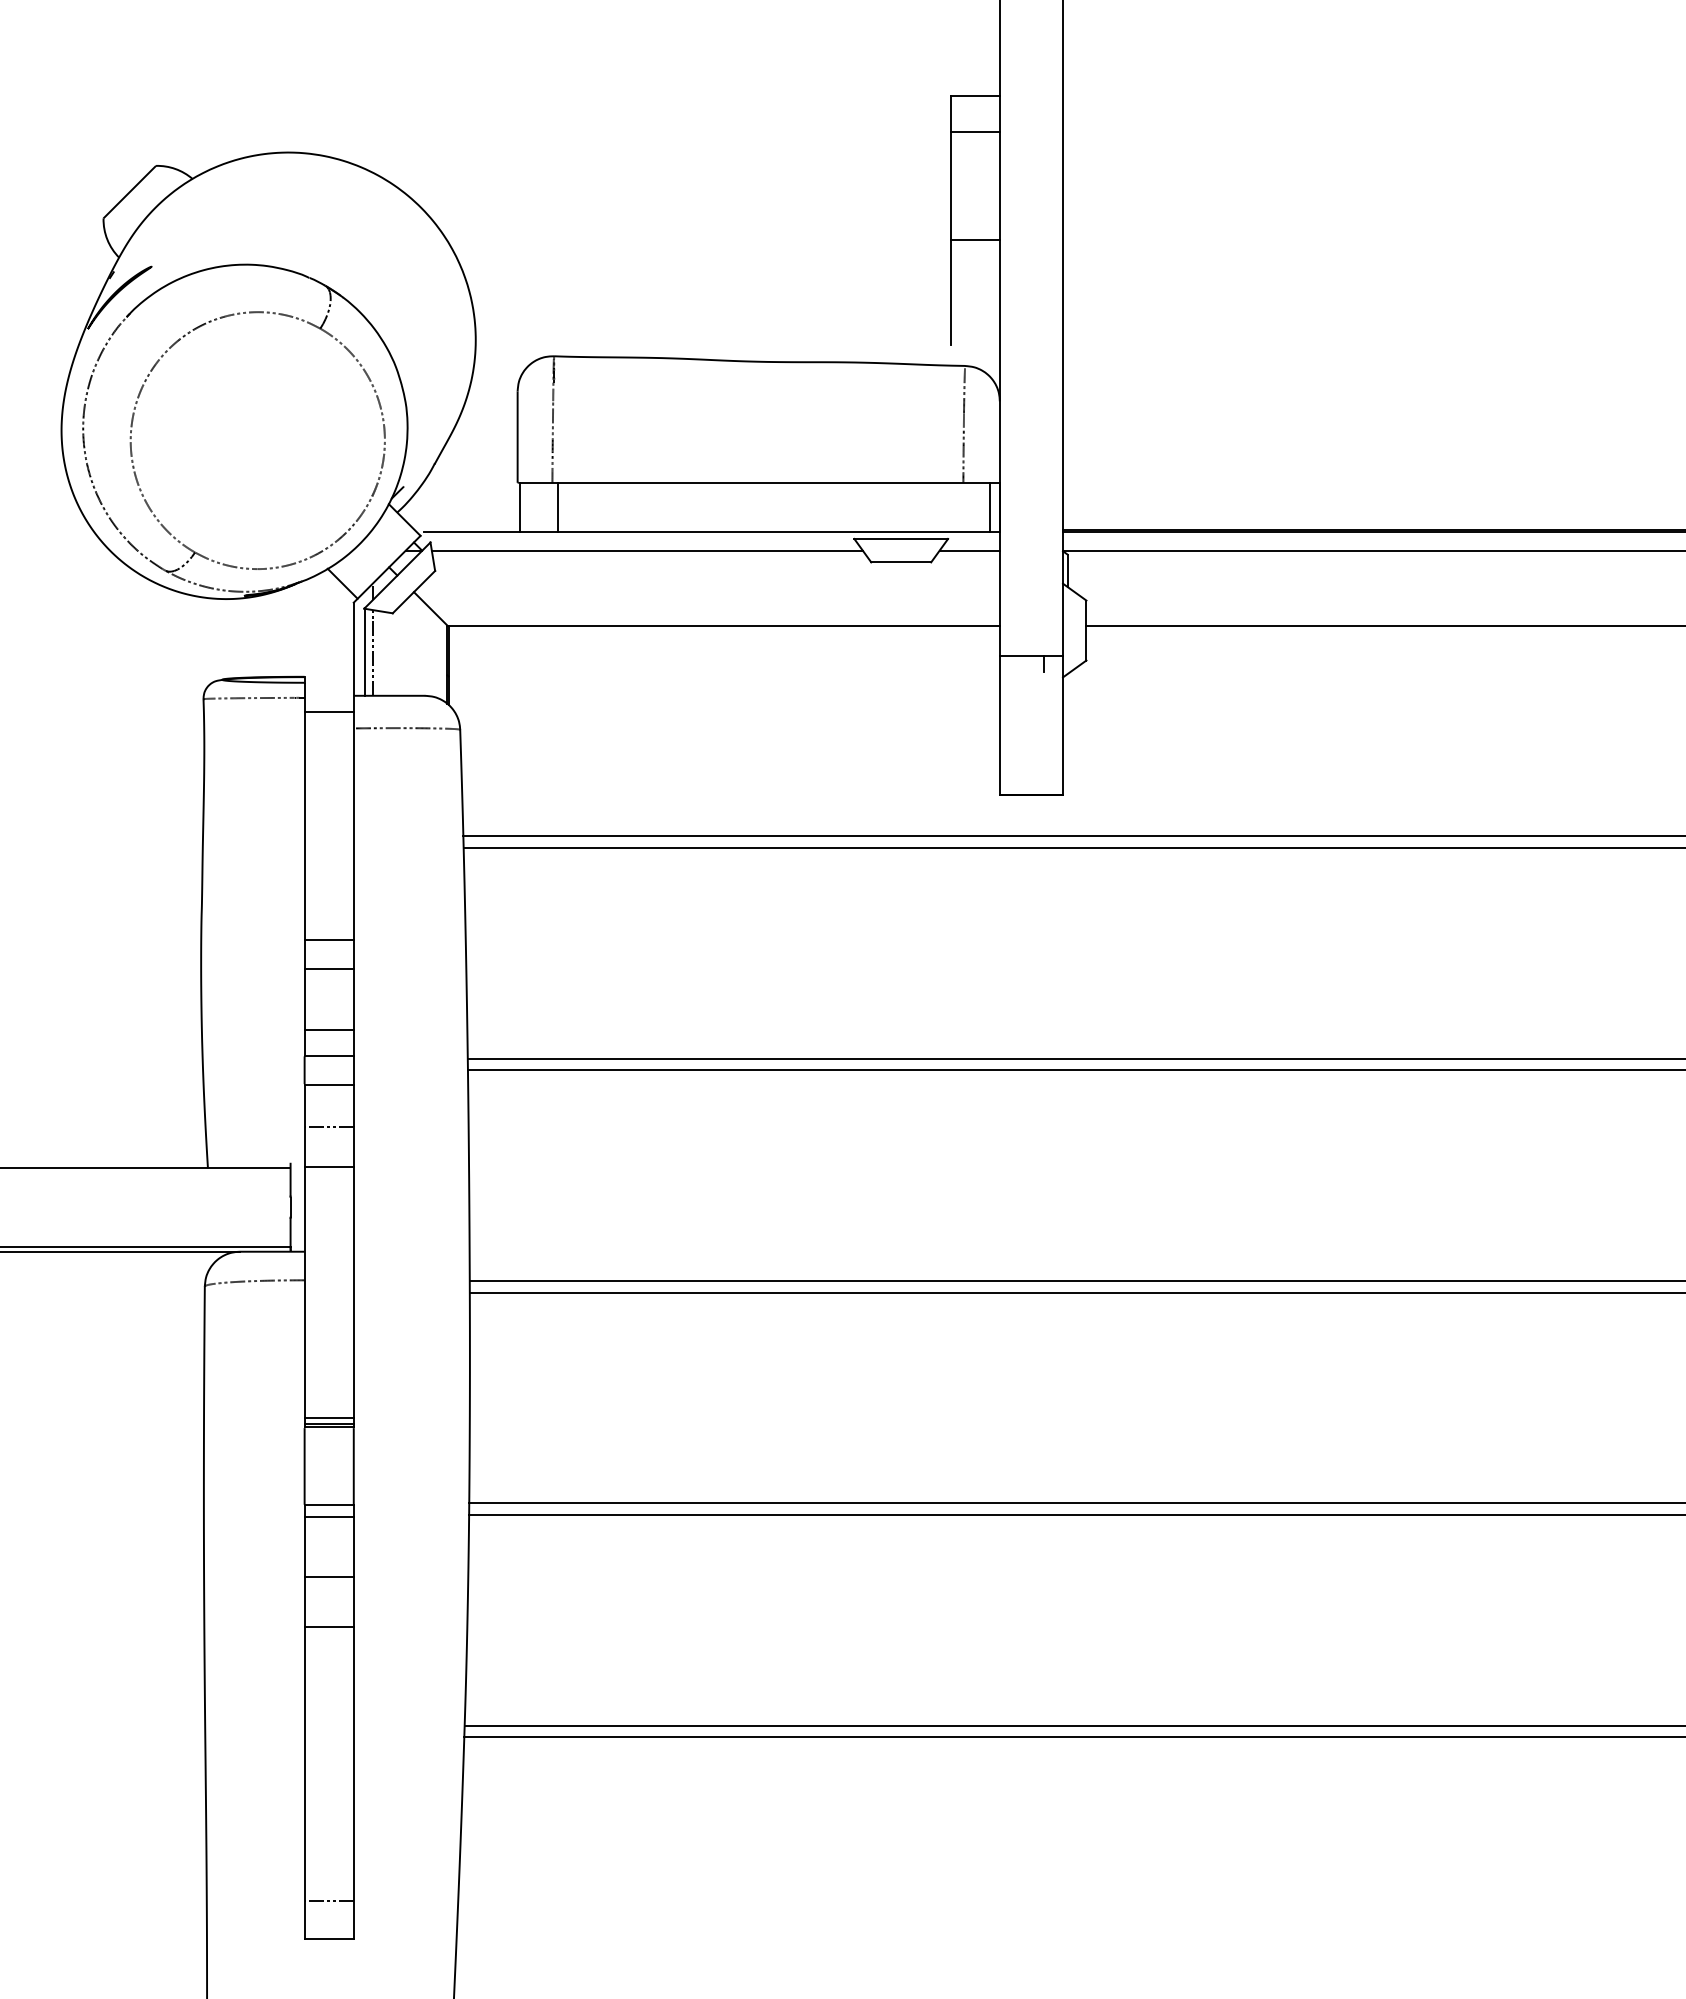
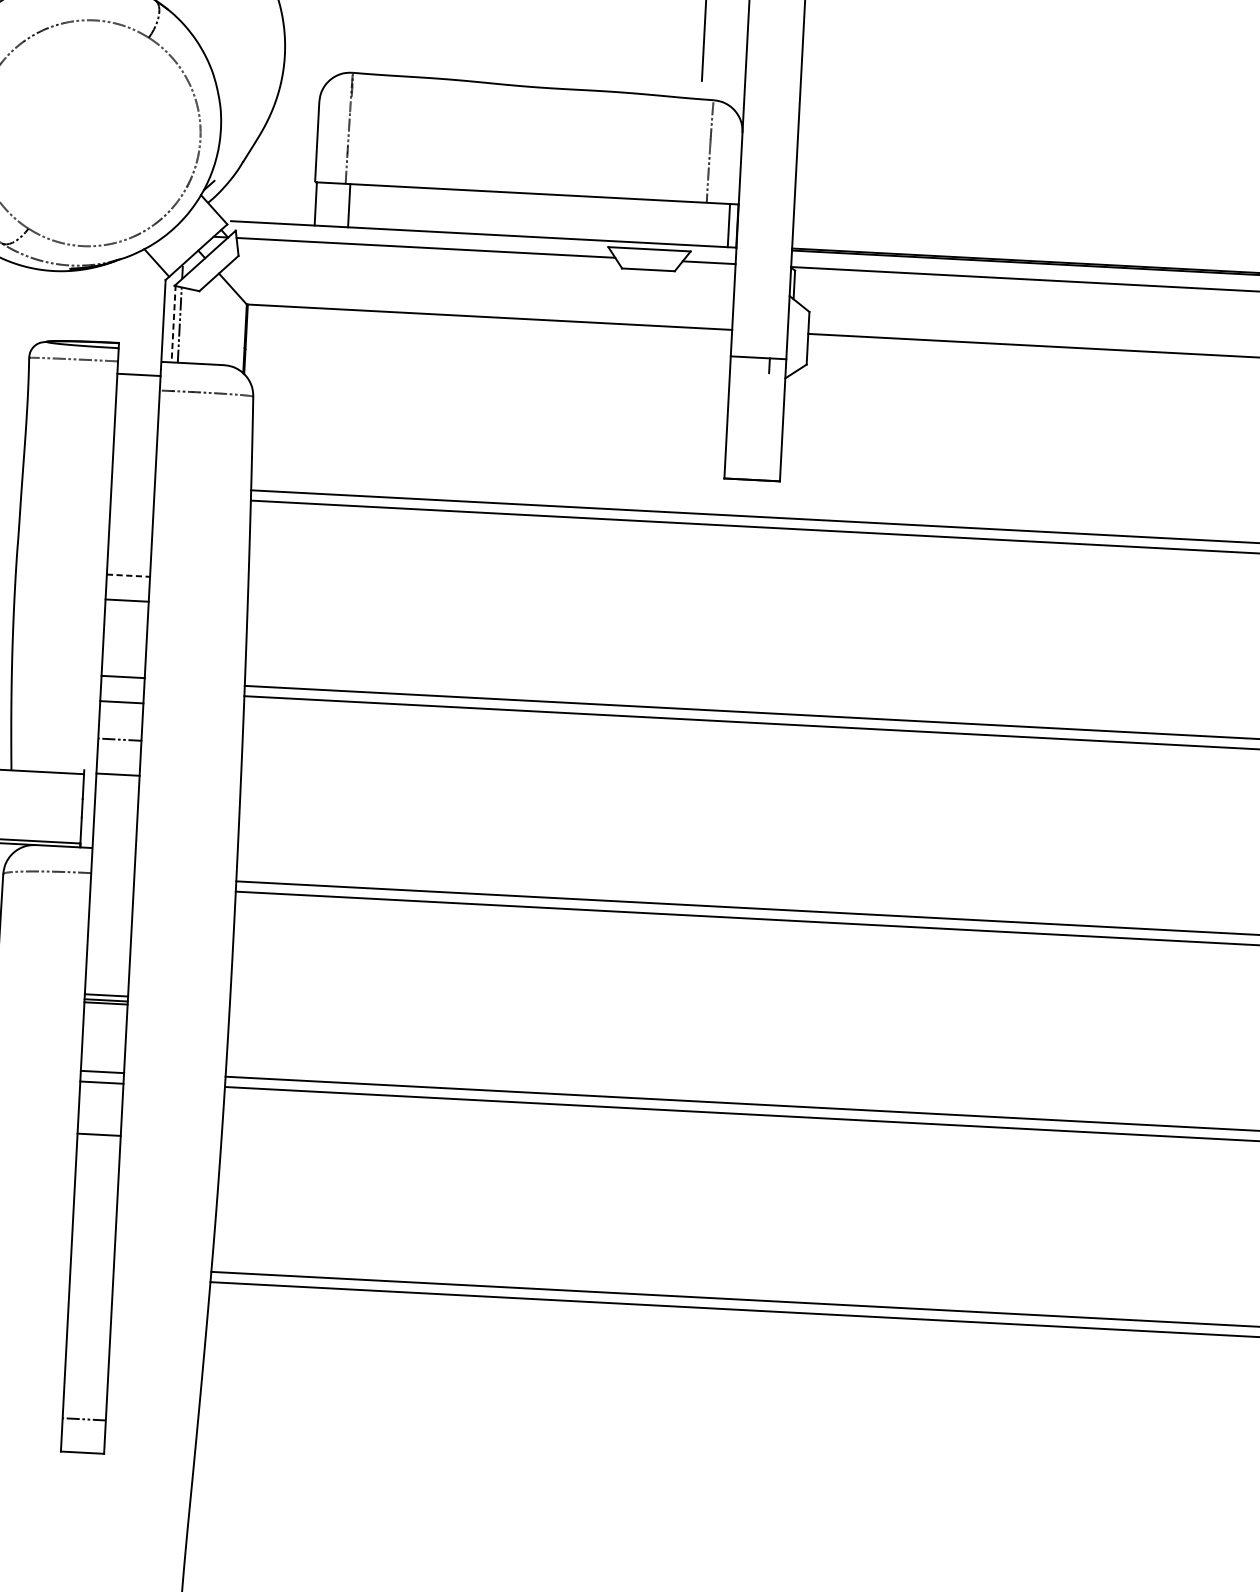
line: (365, 652) -> (173, 324), solid -> dashed
line: (329, 940) -> (128, 575), solid -> dashed
line: (328, 1029) -> (123, 653), removed
line: (328, 1627) -> (96, 1179), removed

